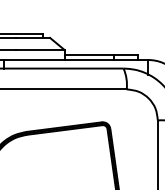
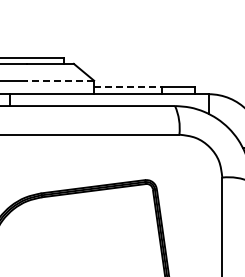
line: (40, 50) -> (60, 80), solid -> dashed
line: (89, 55) -> (127, 87), solid -> dashed

